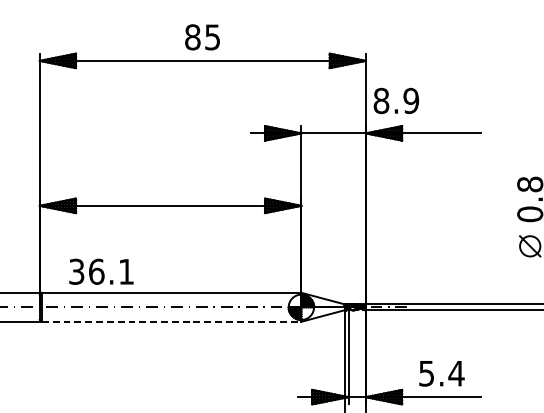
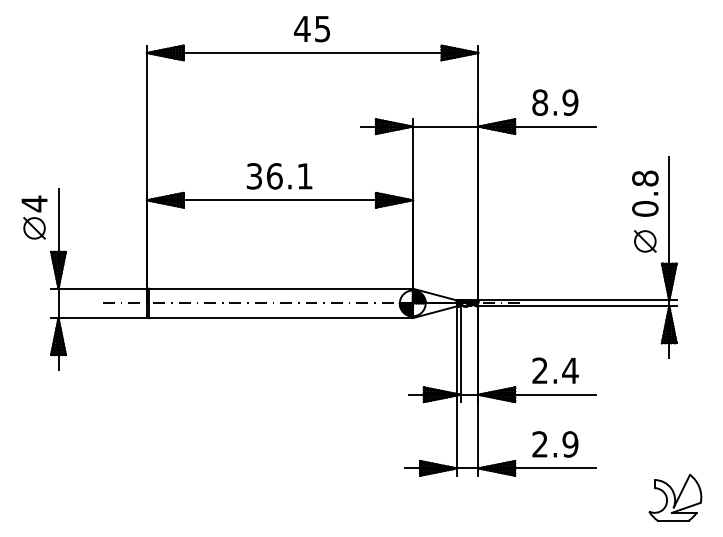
text: (192, 36) -> (302, 28), 85 -> 45
text: (396, 100) -> (555, 102), moved
text: (101, 271) -> (279, 176), moved
line: (171, 322) -> (280, 318), dashed -> solid
text: (426, 373) -> (539, 370), 5.4 -> 2.4

